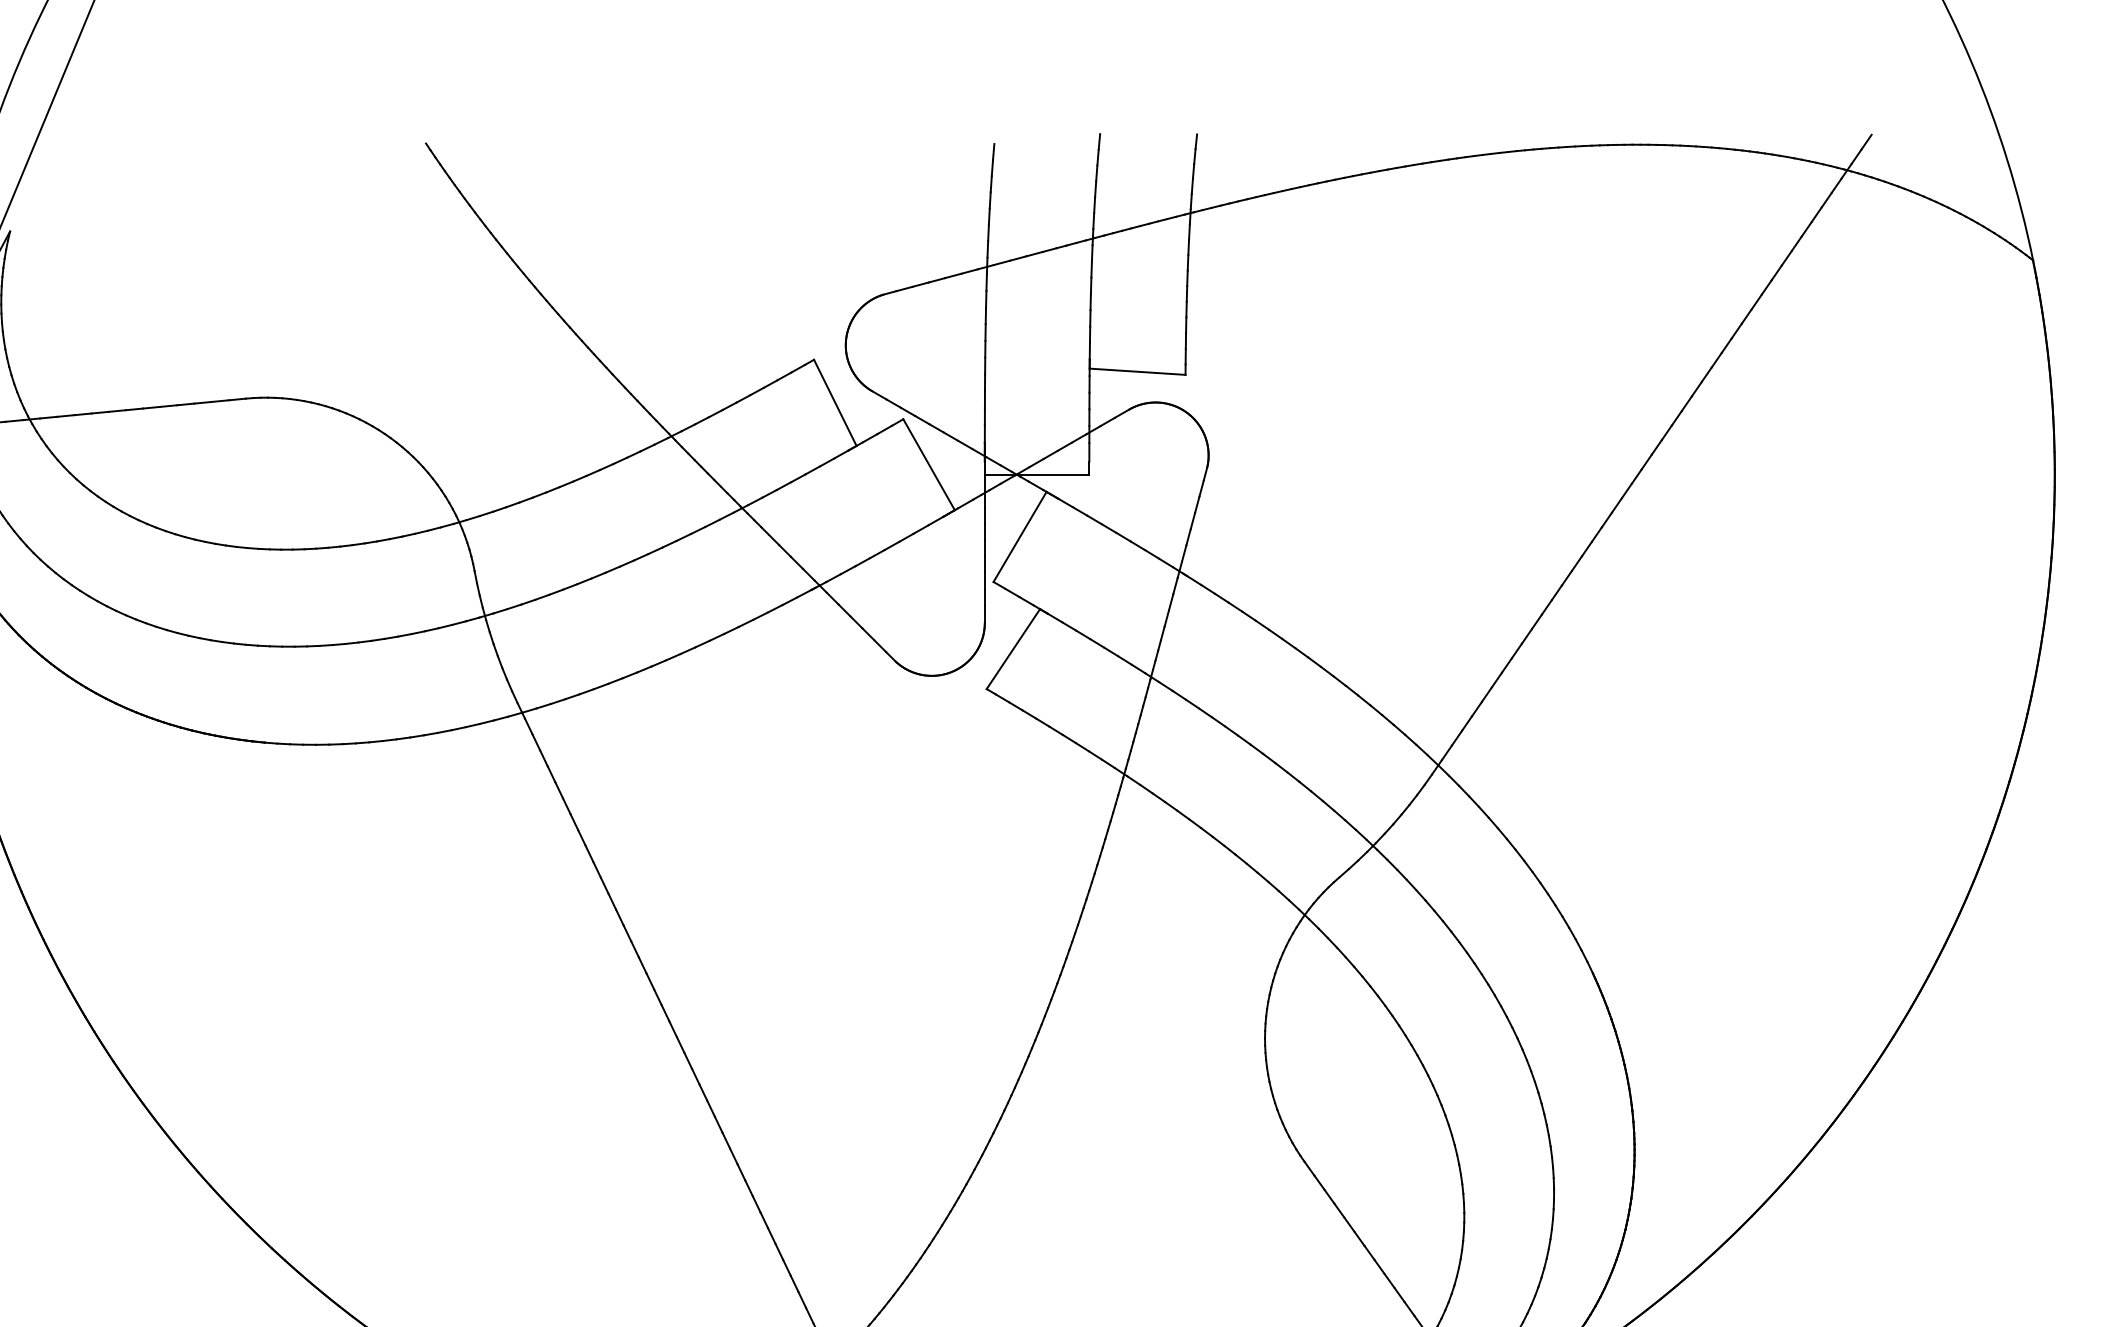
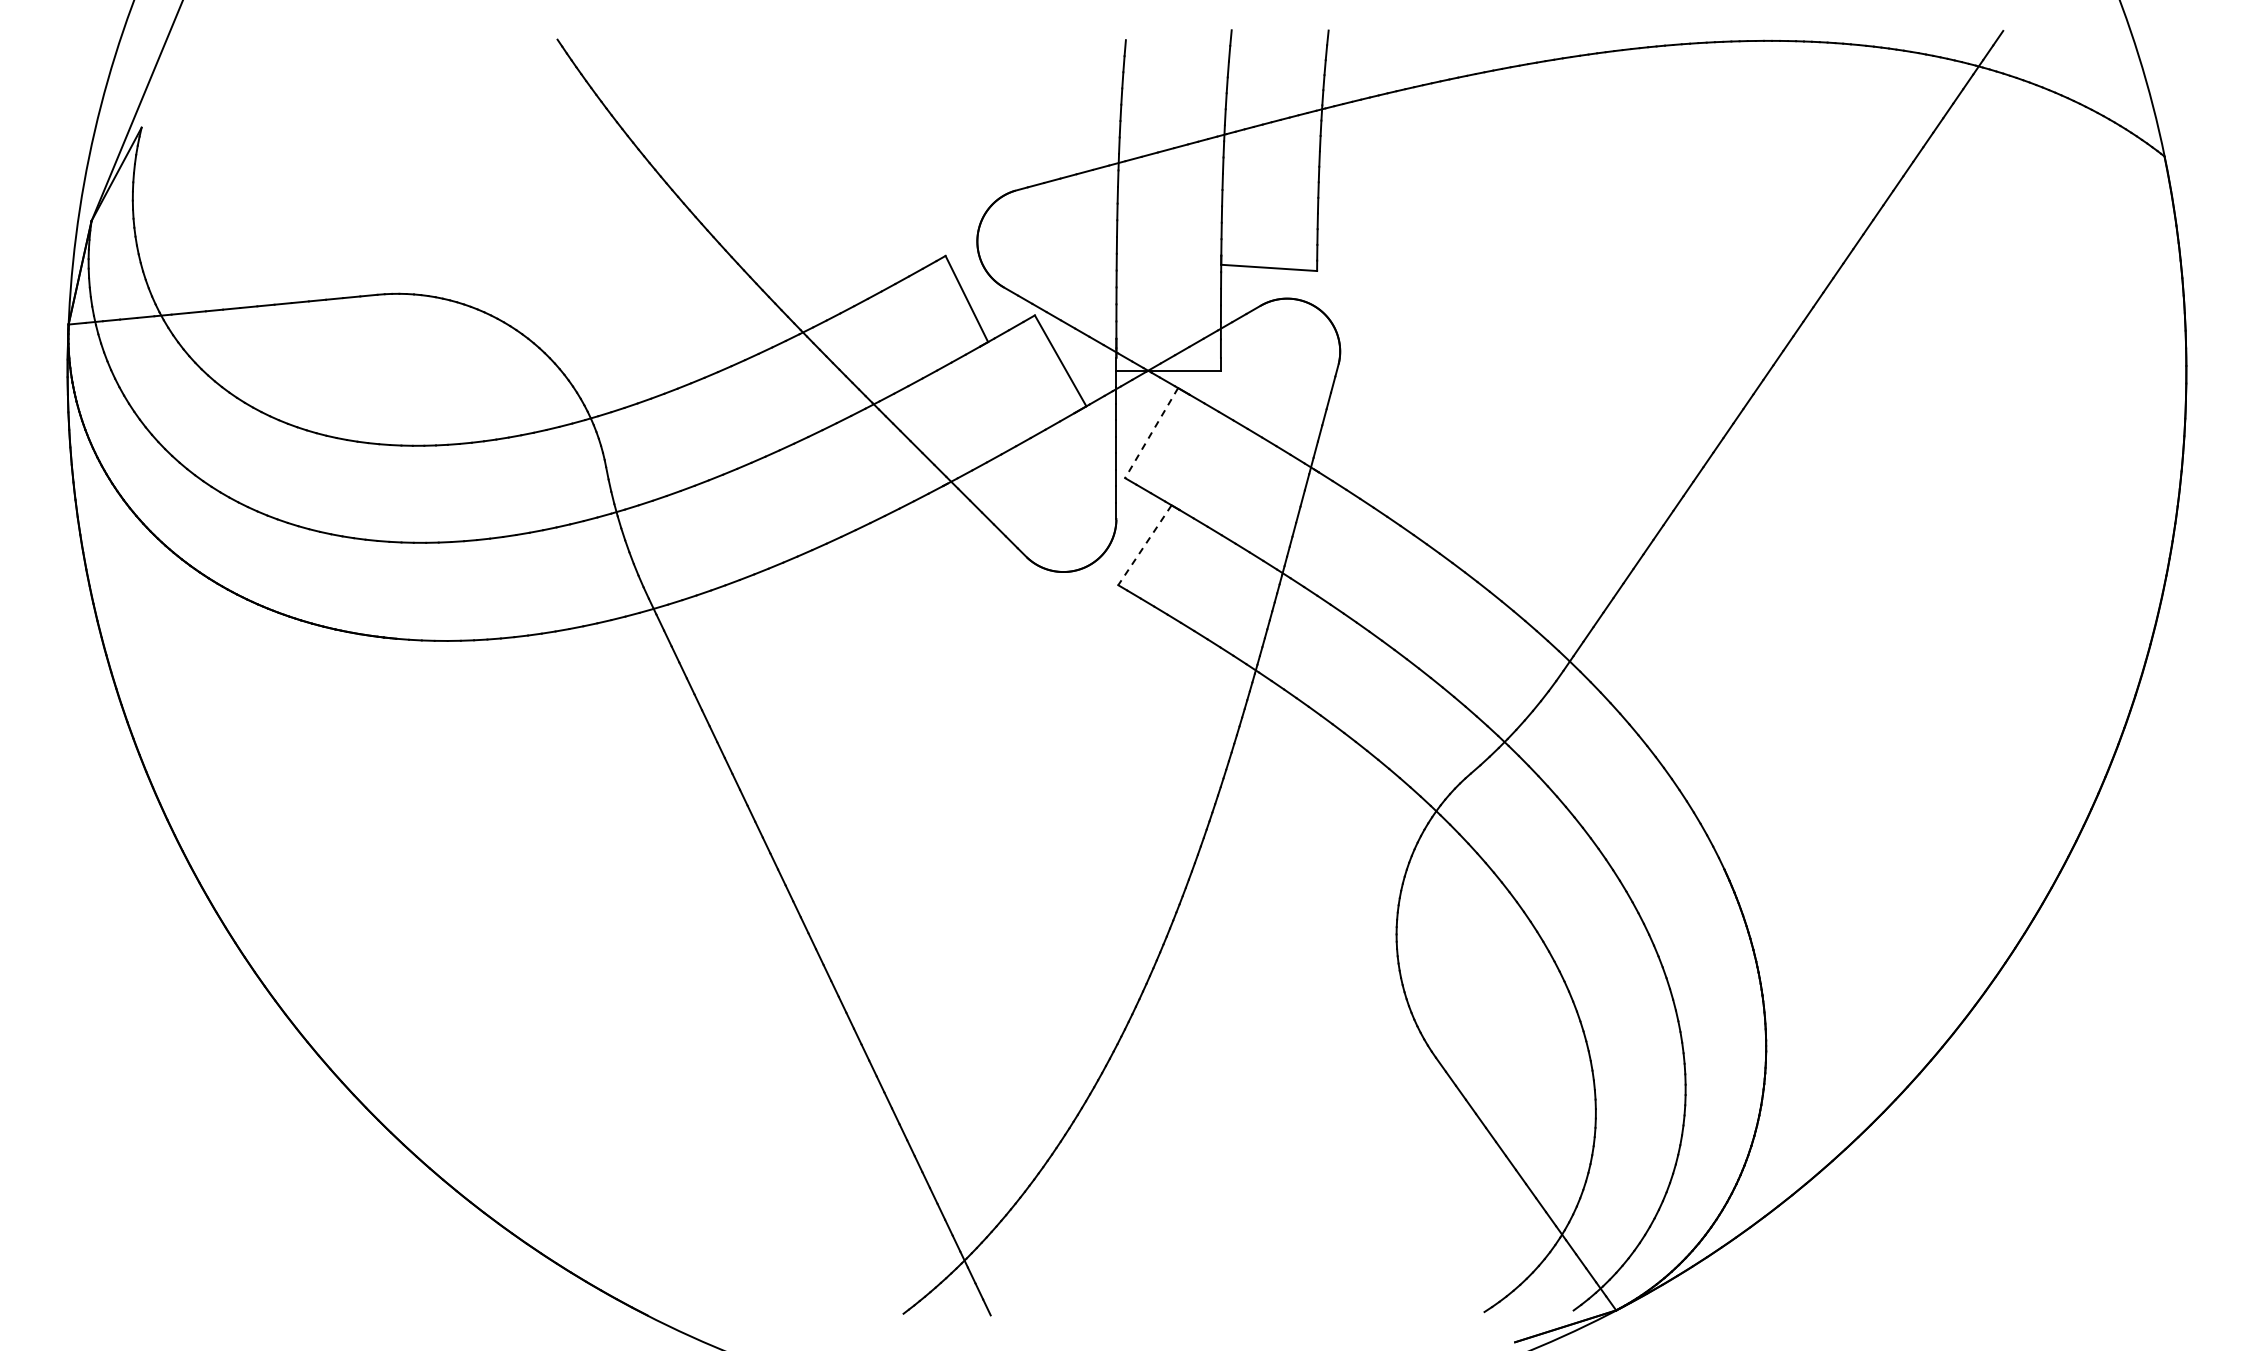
line: (1019, 537) -> (1151, 433), solid -> dashed
line: (1012, 649) -> (1144, 545), solid -> dashed

